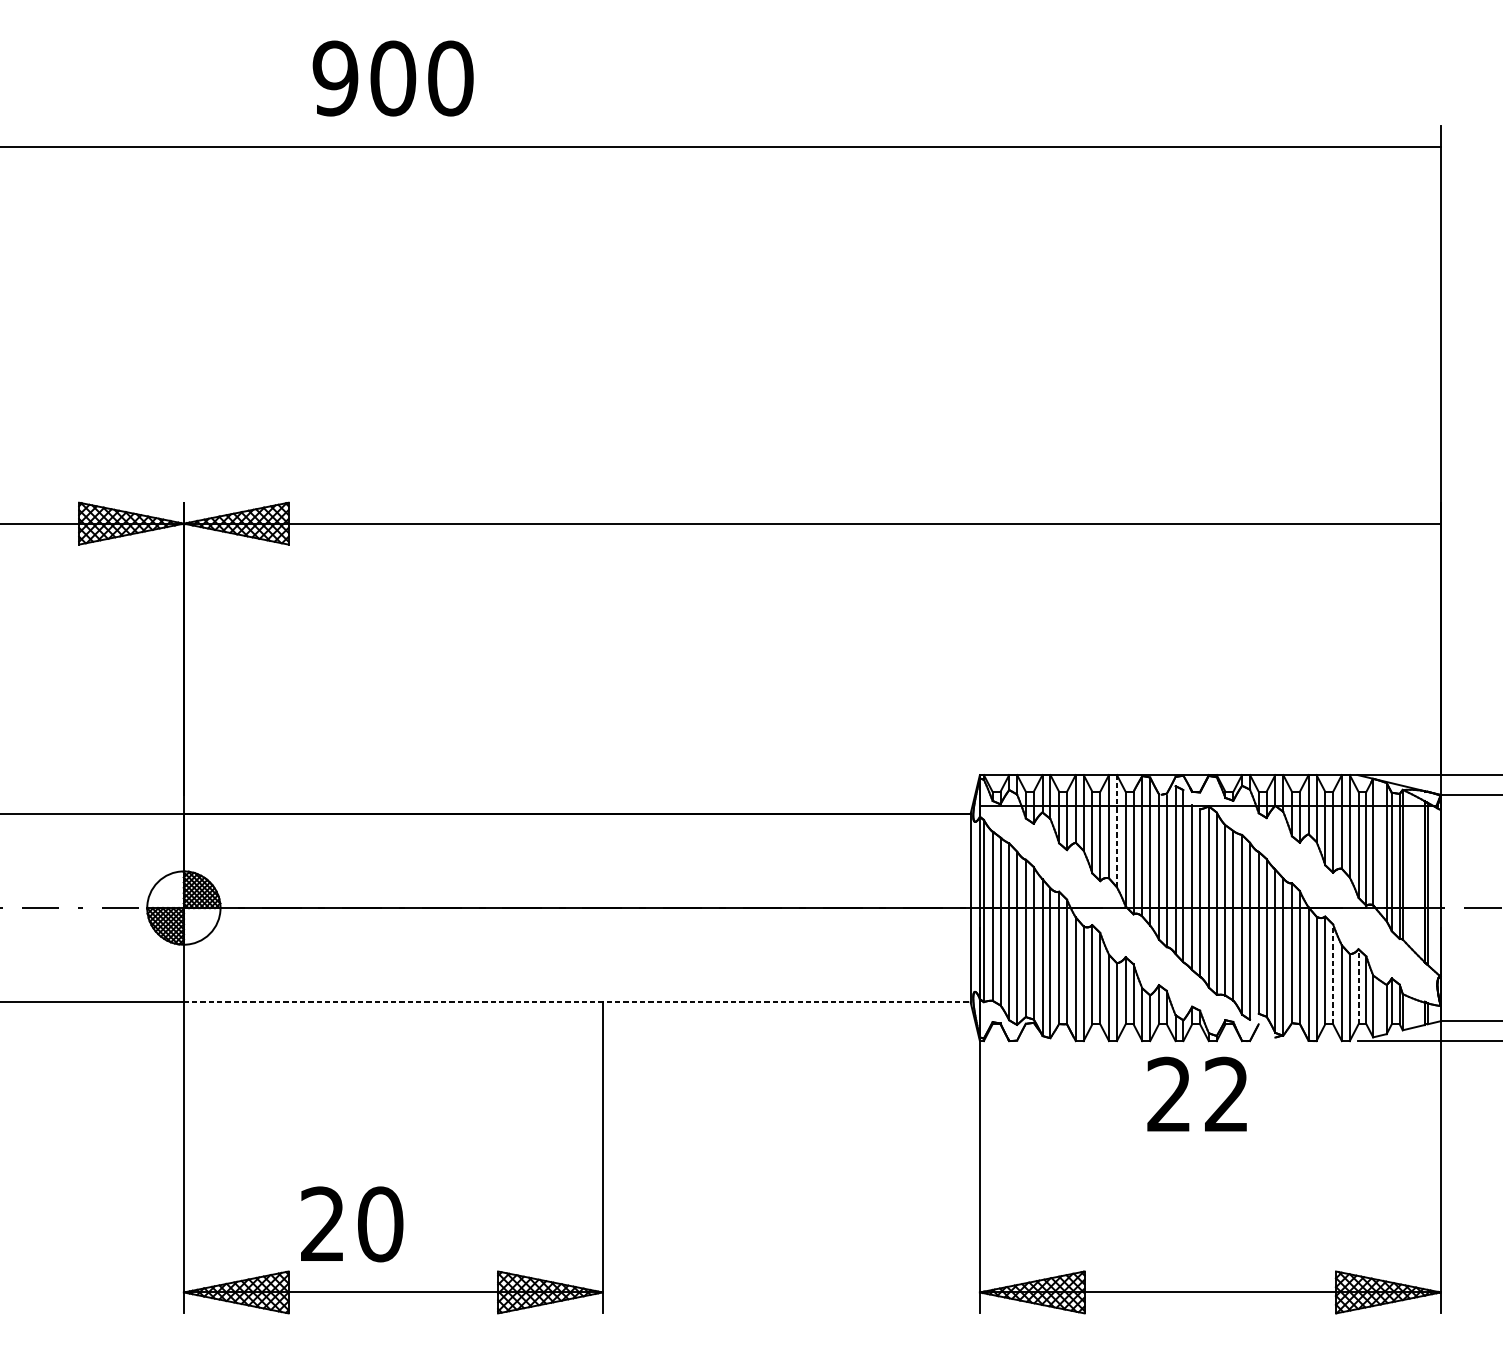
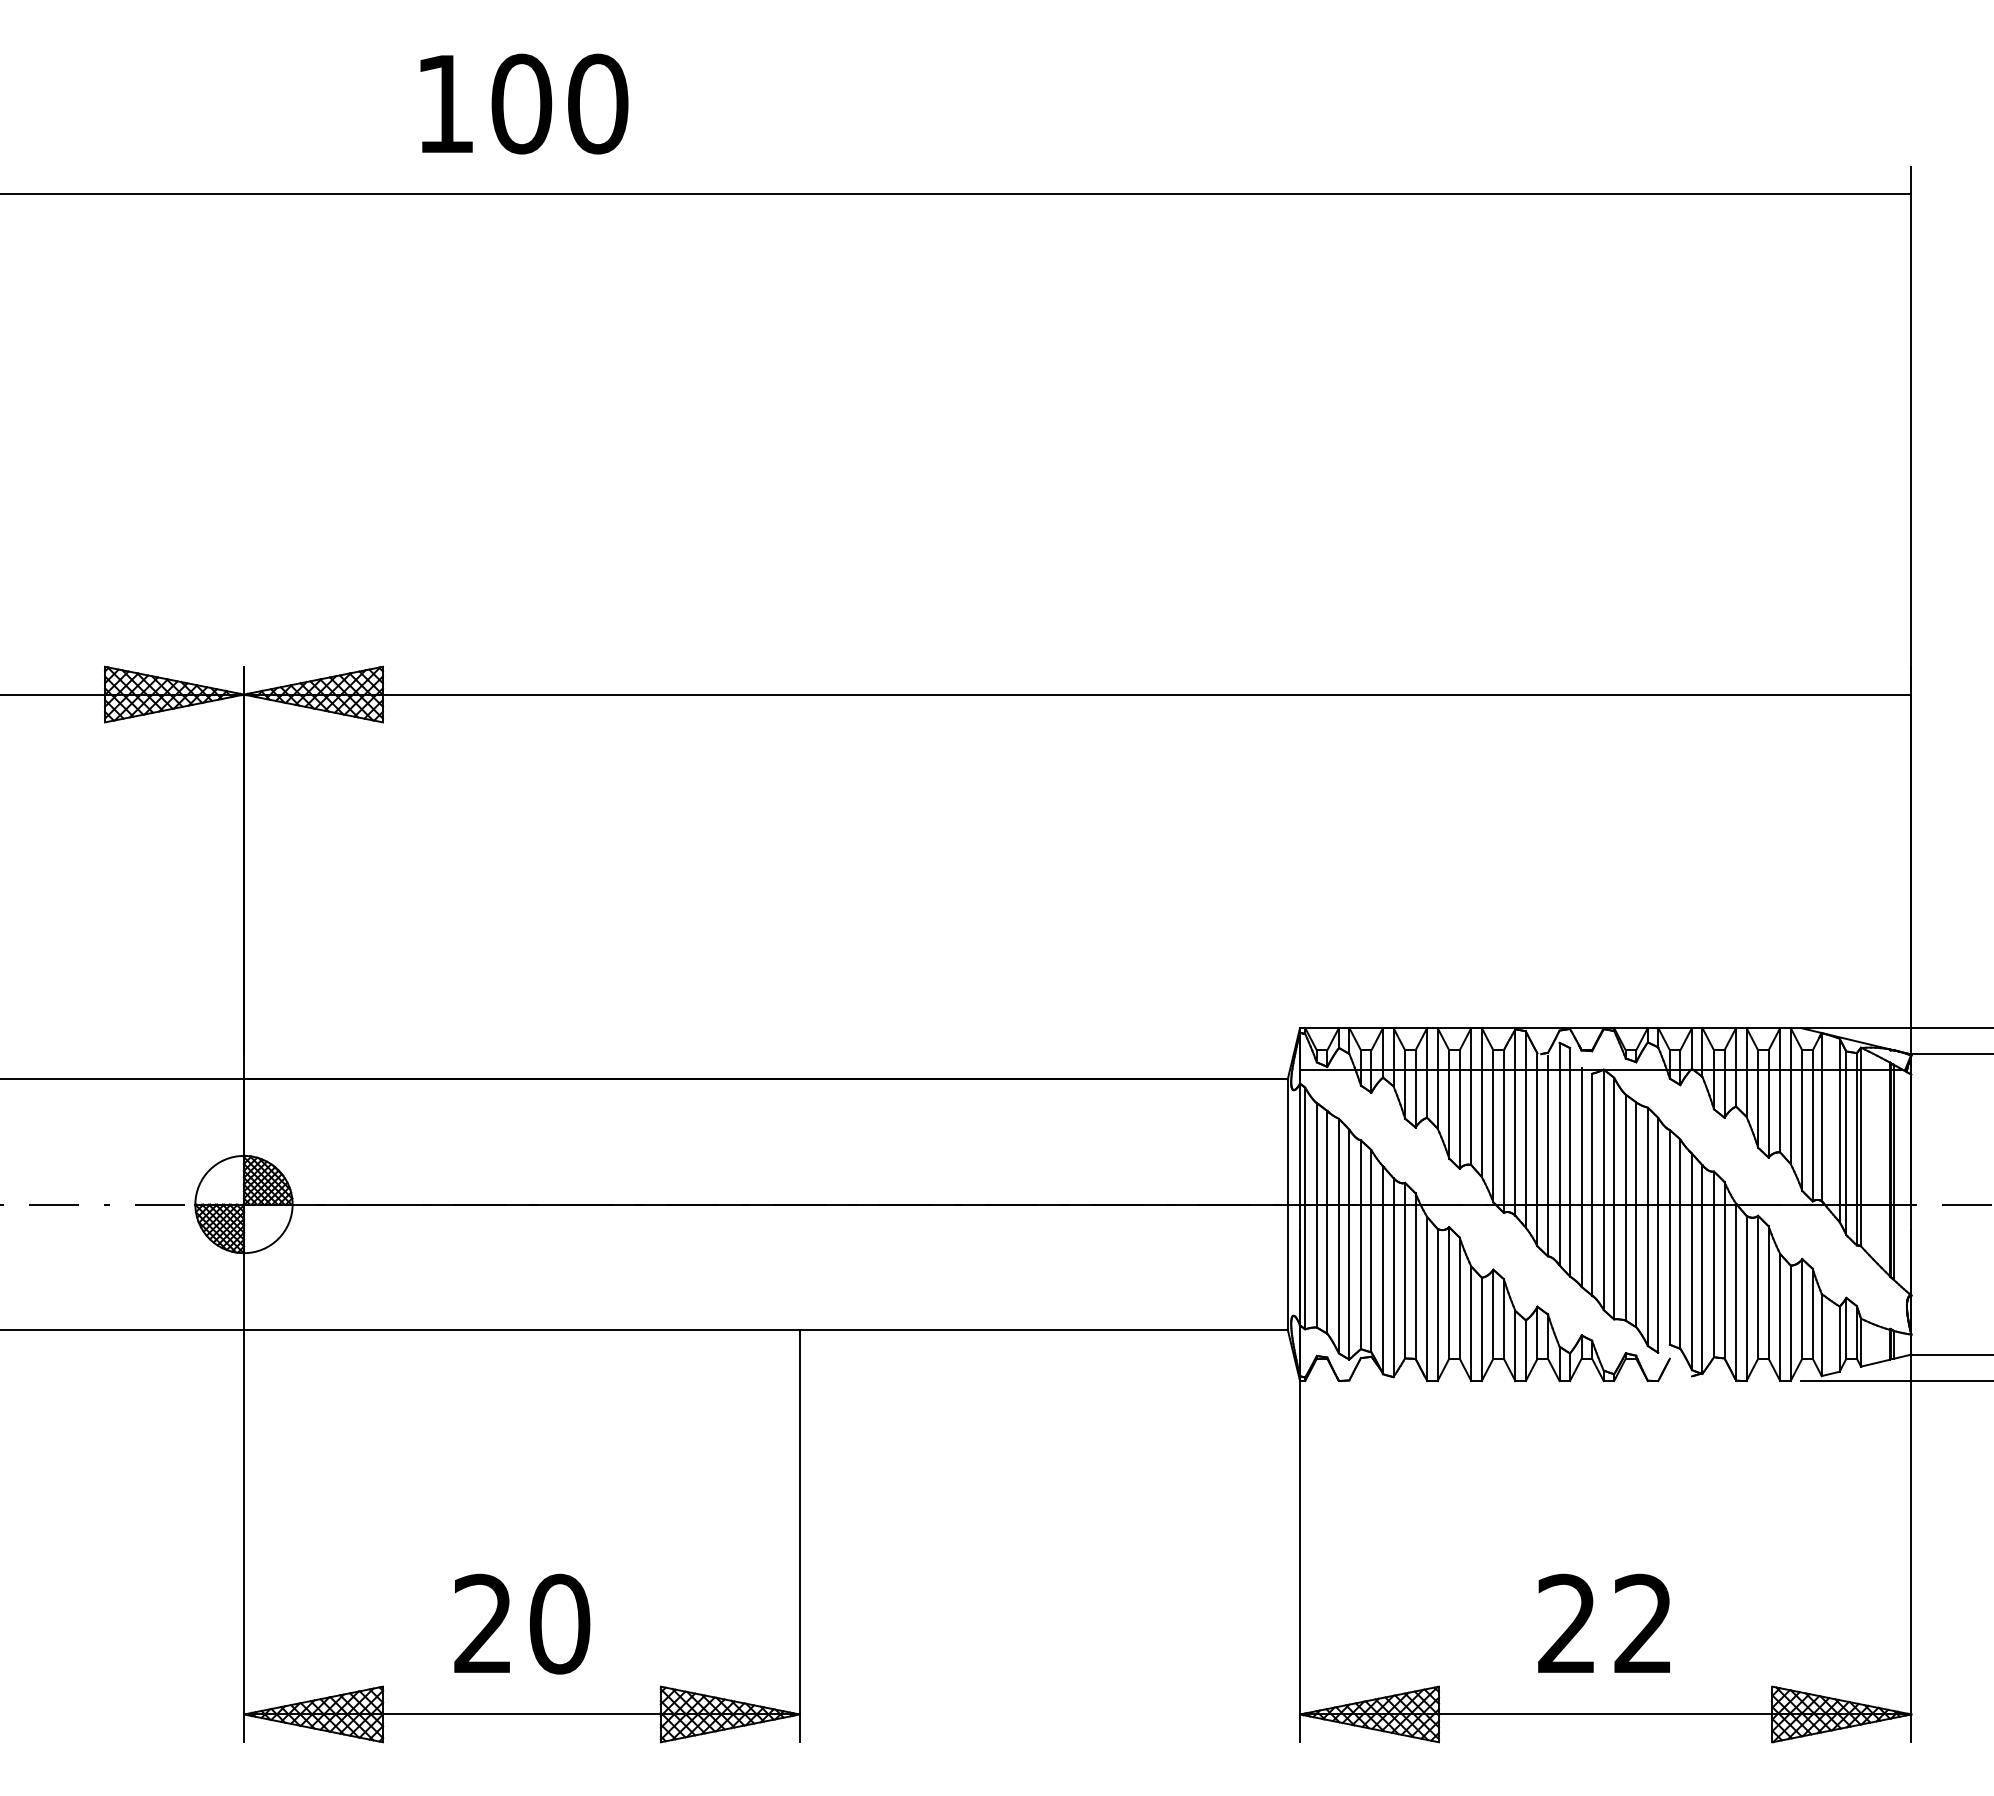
text: (335, 78) -> (445, 103), 900 -> 100
line: (1116, 831) -> (1481, 1102), dashed -> solid
line: (1333, 974) -> (1768, 1292), dashed -> solid
line: (1358, 986) -> (1802, 1308), dashed -> solid
line: (576, 1002) -> (765, 1329), dashed -> solid
text: (1196, 1093) -> (1603, 1622), moved
text: (352, 1223) -> (522, 1623), moved

